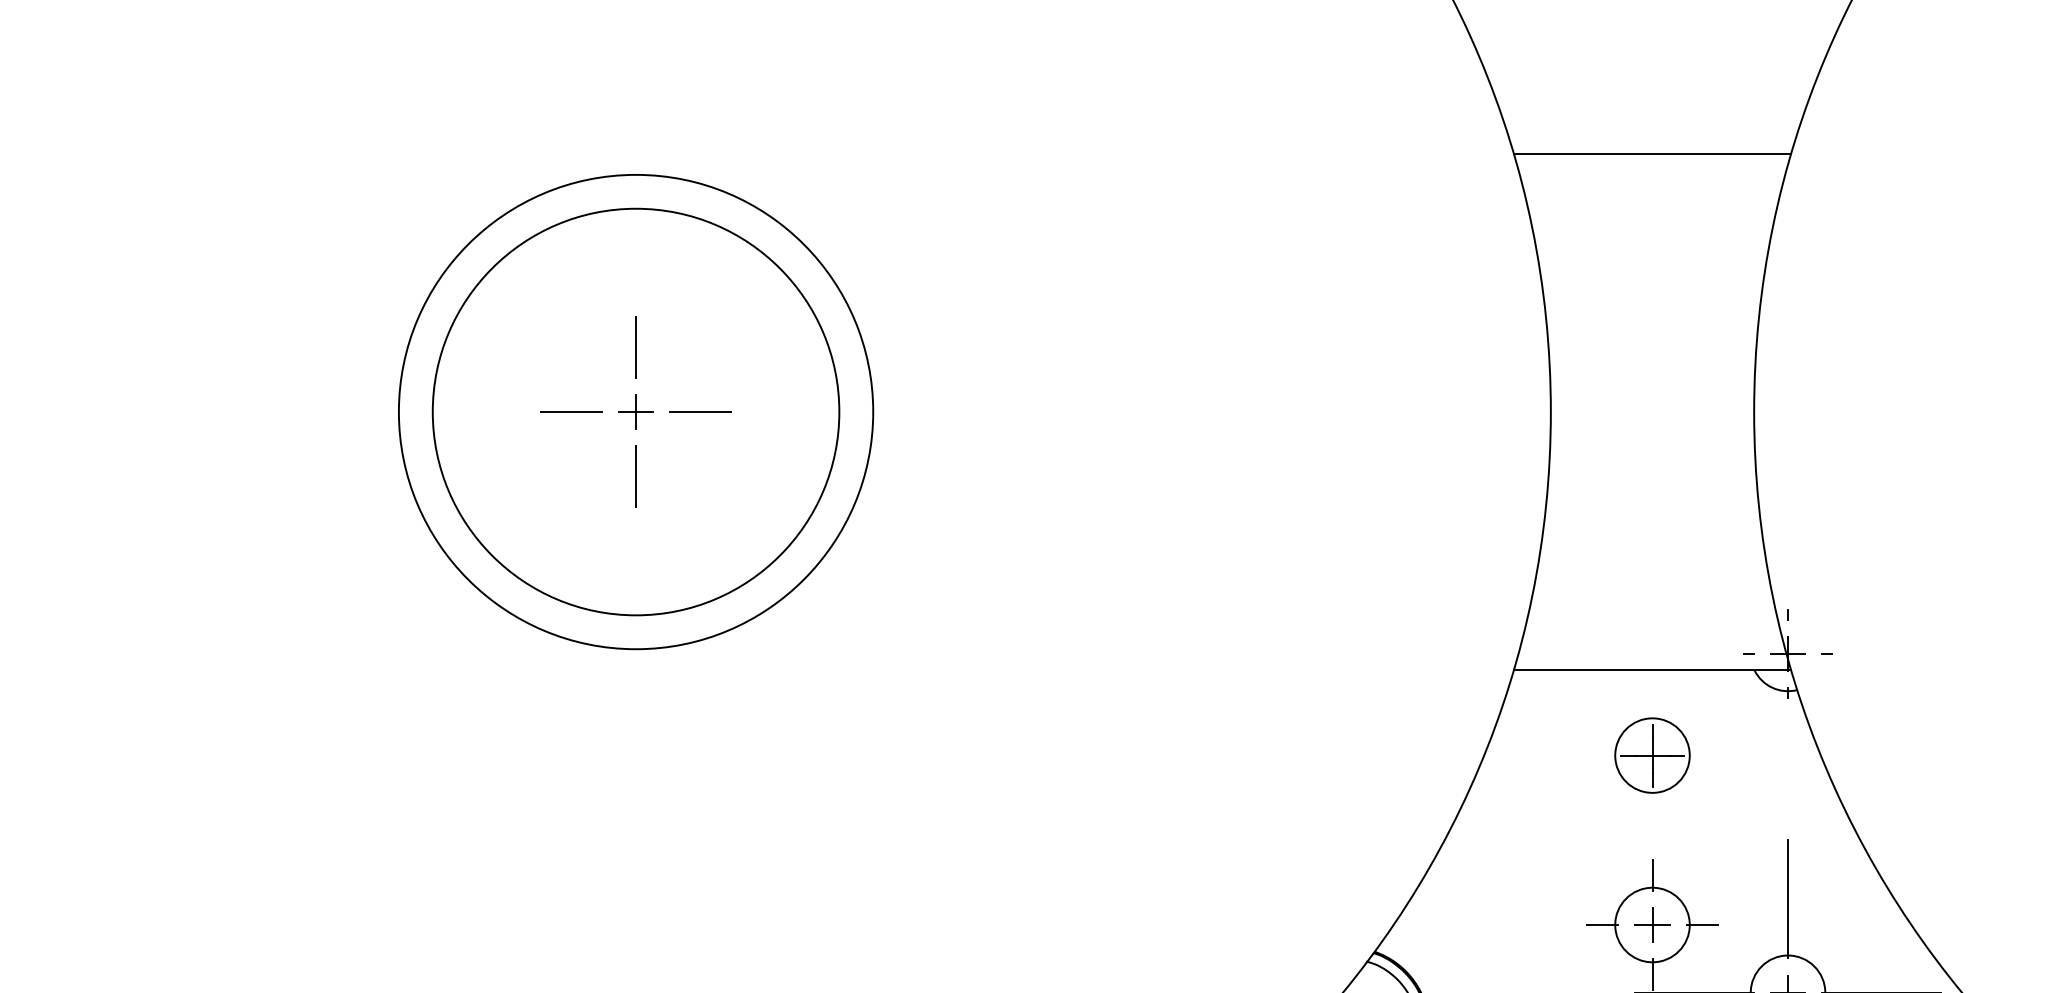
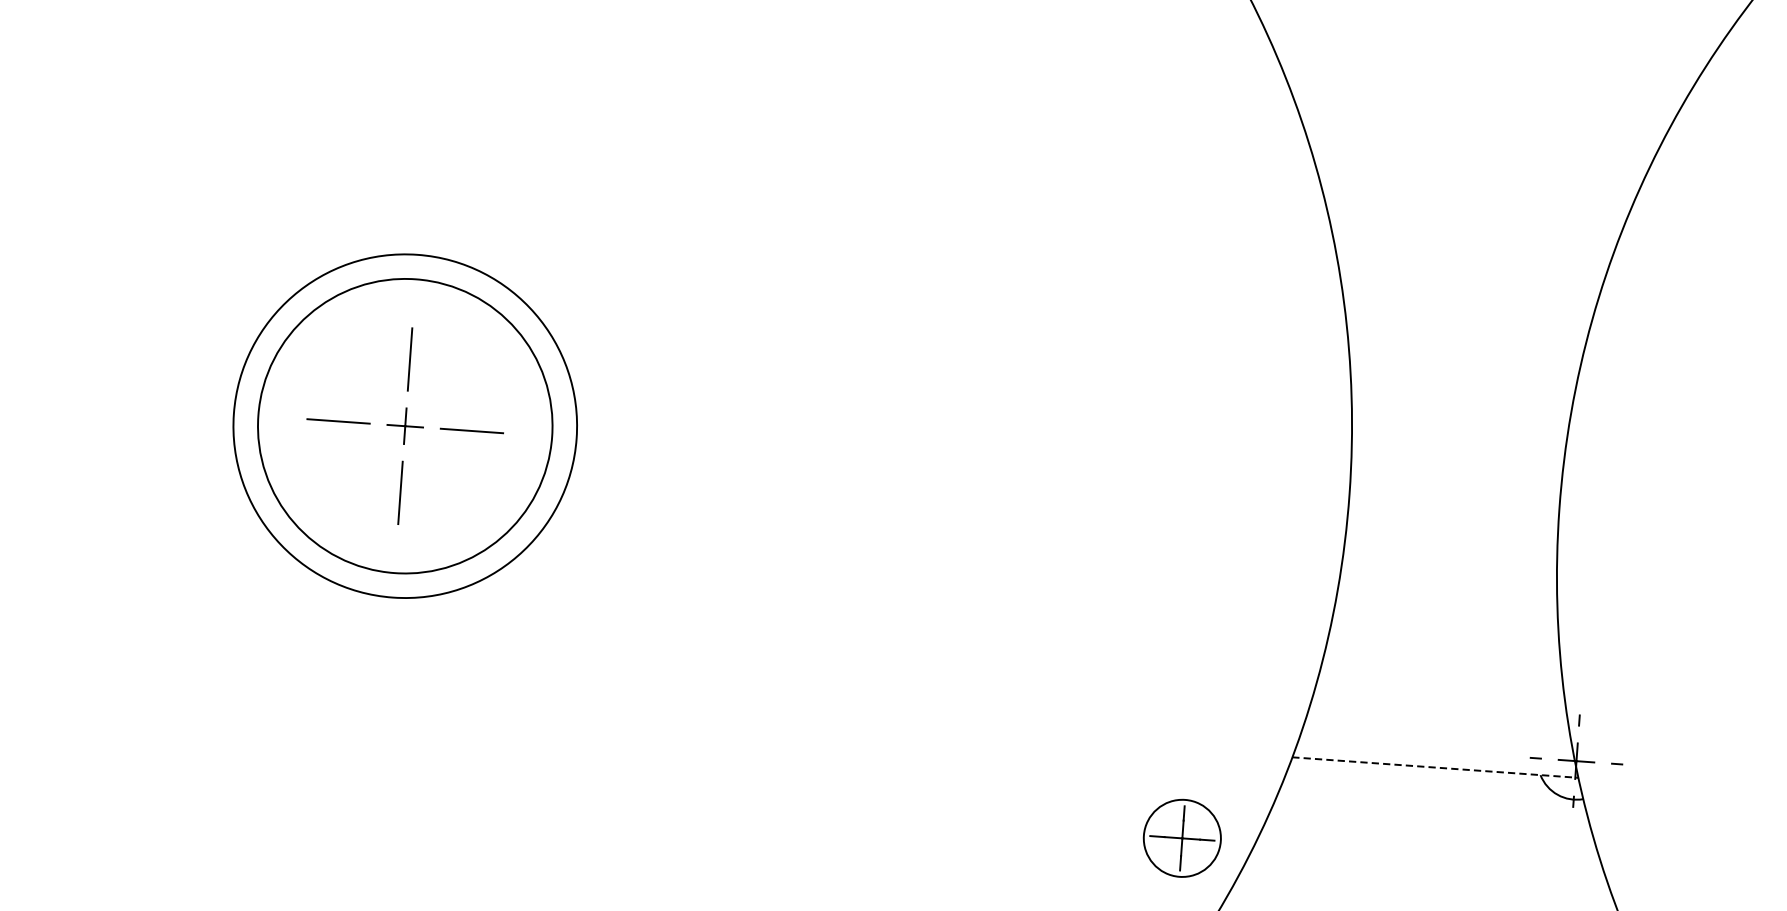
line: (1652, 154) -> (1473, 235), removed
circle: (635, 411) -> (404, 425), size x0.7
circle: (635, 411) -> (404, 425), size x0.7
line: (1652, 669) -> (1435, 767), solid -> dashed
part: (1652, 755) -> (1182, 838), moved

